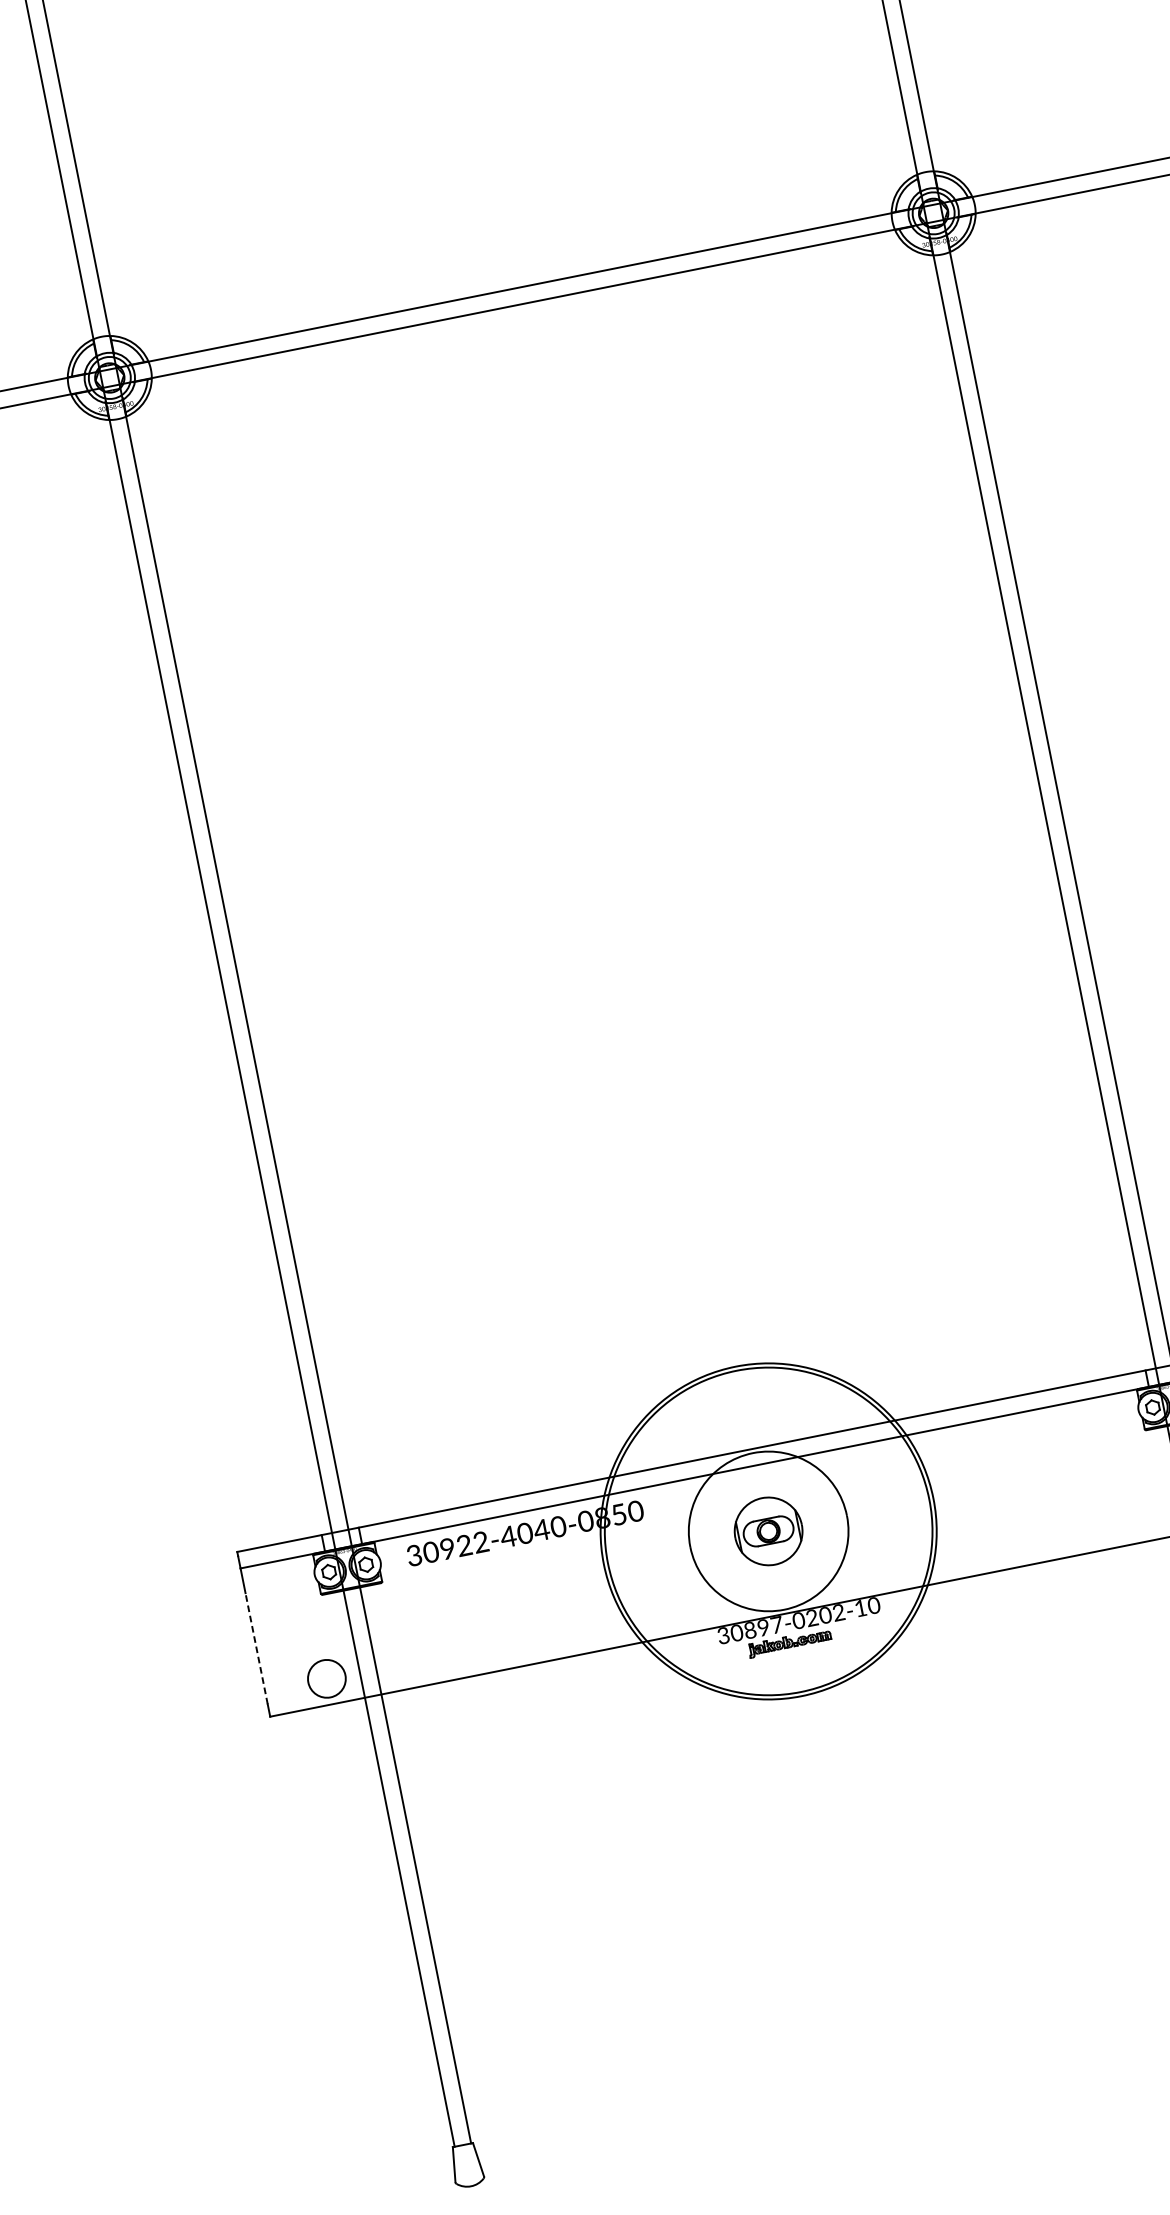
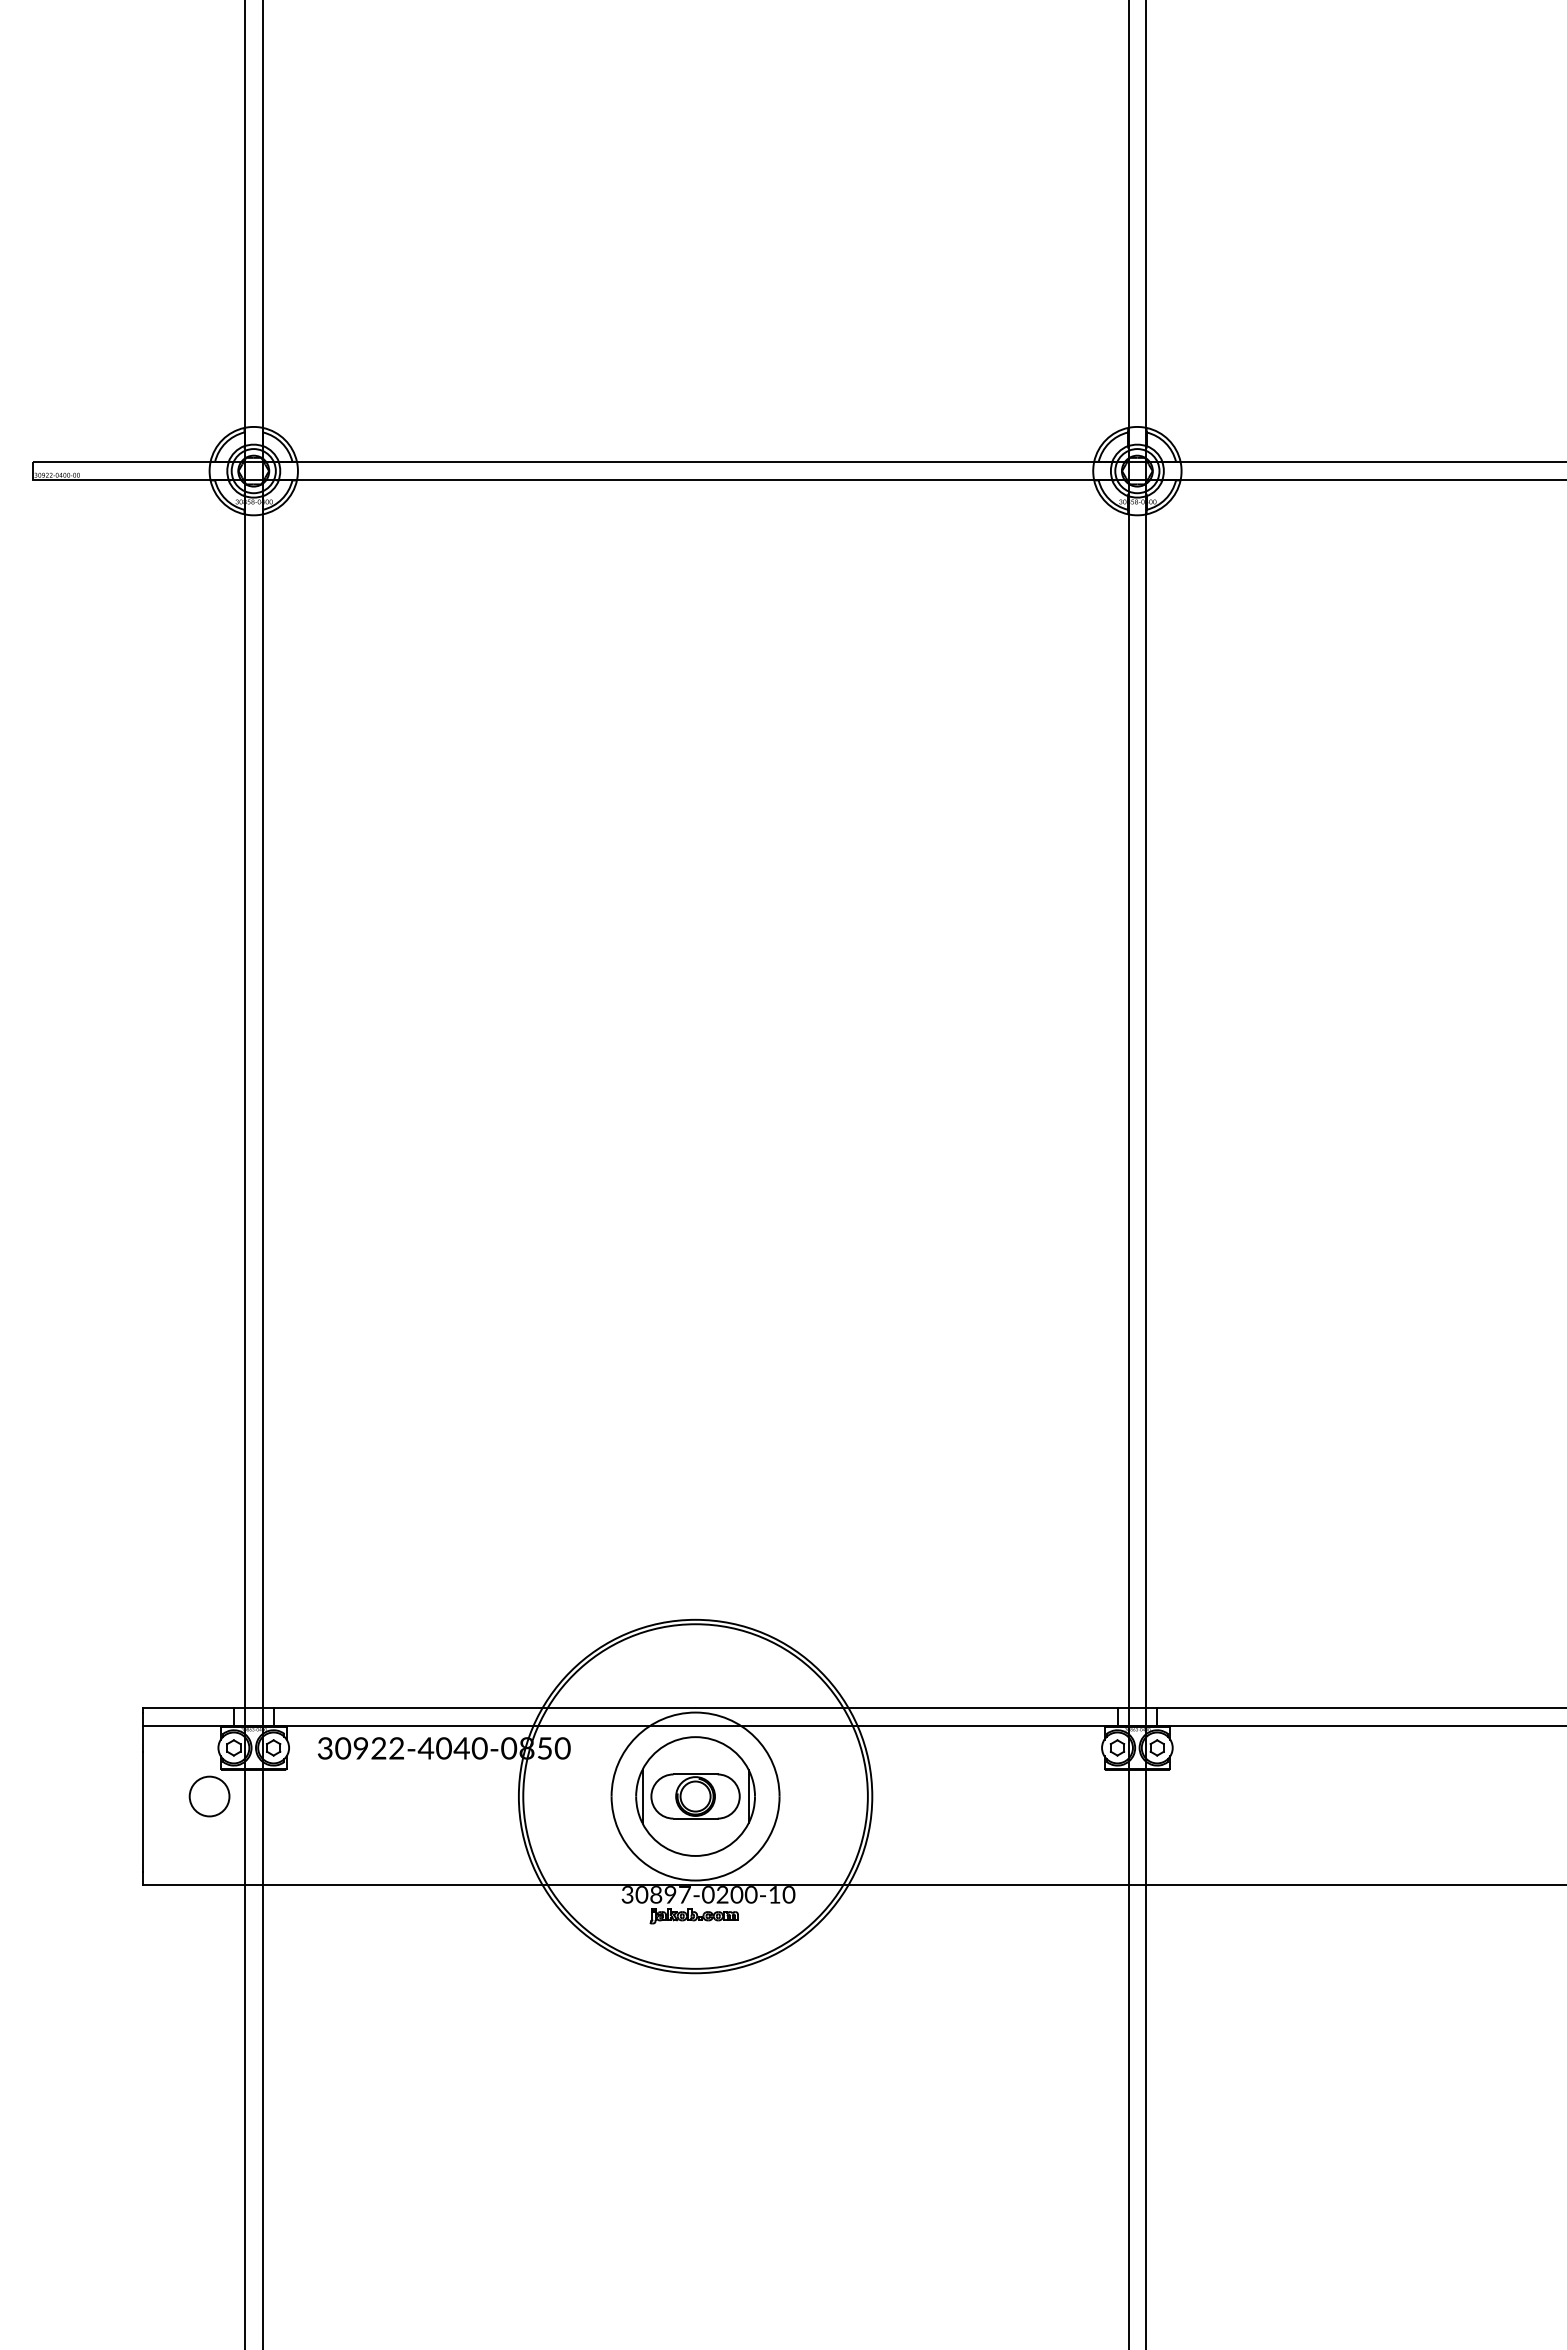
part: (768, 1531) -> (695, 1796), size x1.67
text: (838, 1612) -> (750, 1894), 30897-0202-10 -> 30897-0200-10
line: (256, 1649) -> (143, 1812), dashed -> solid
circle: (326, 1678) -> (209, 1796), moved

